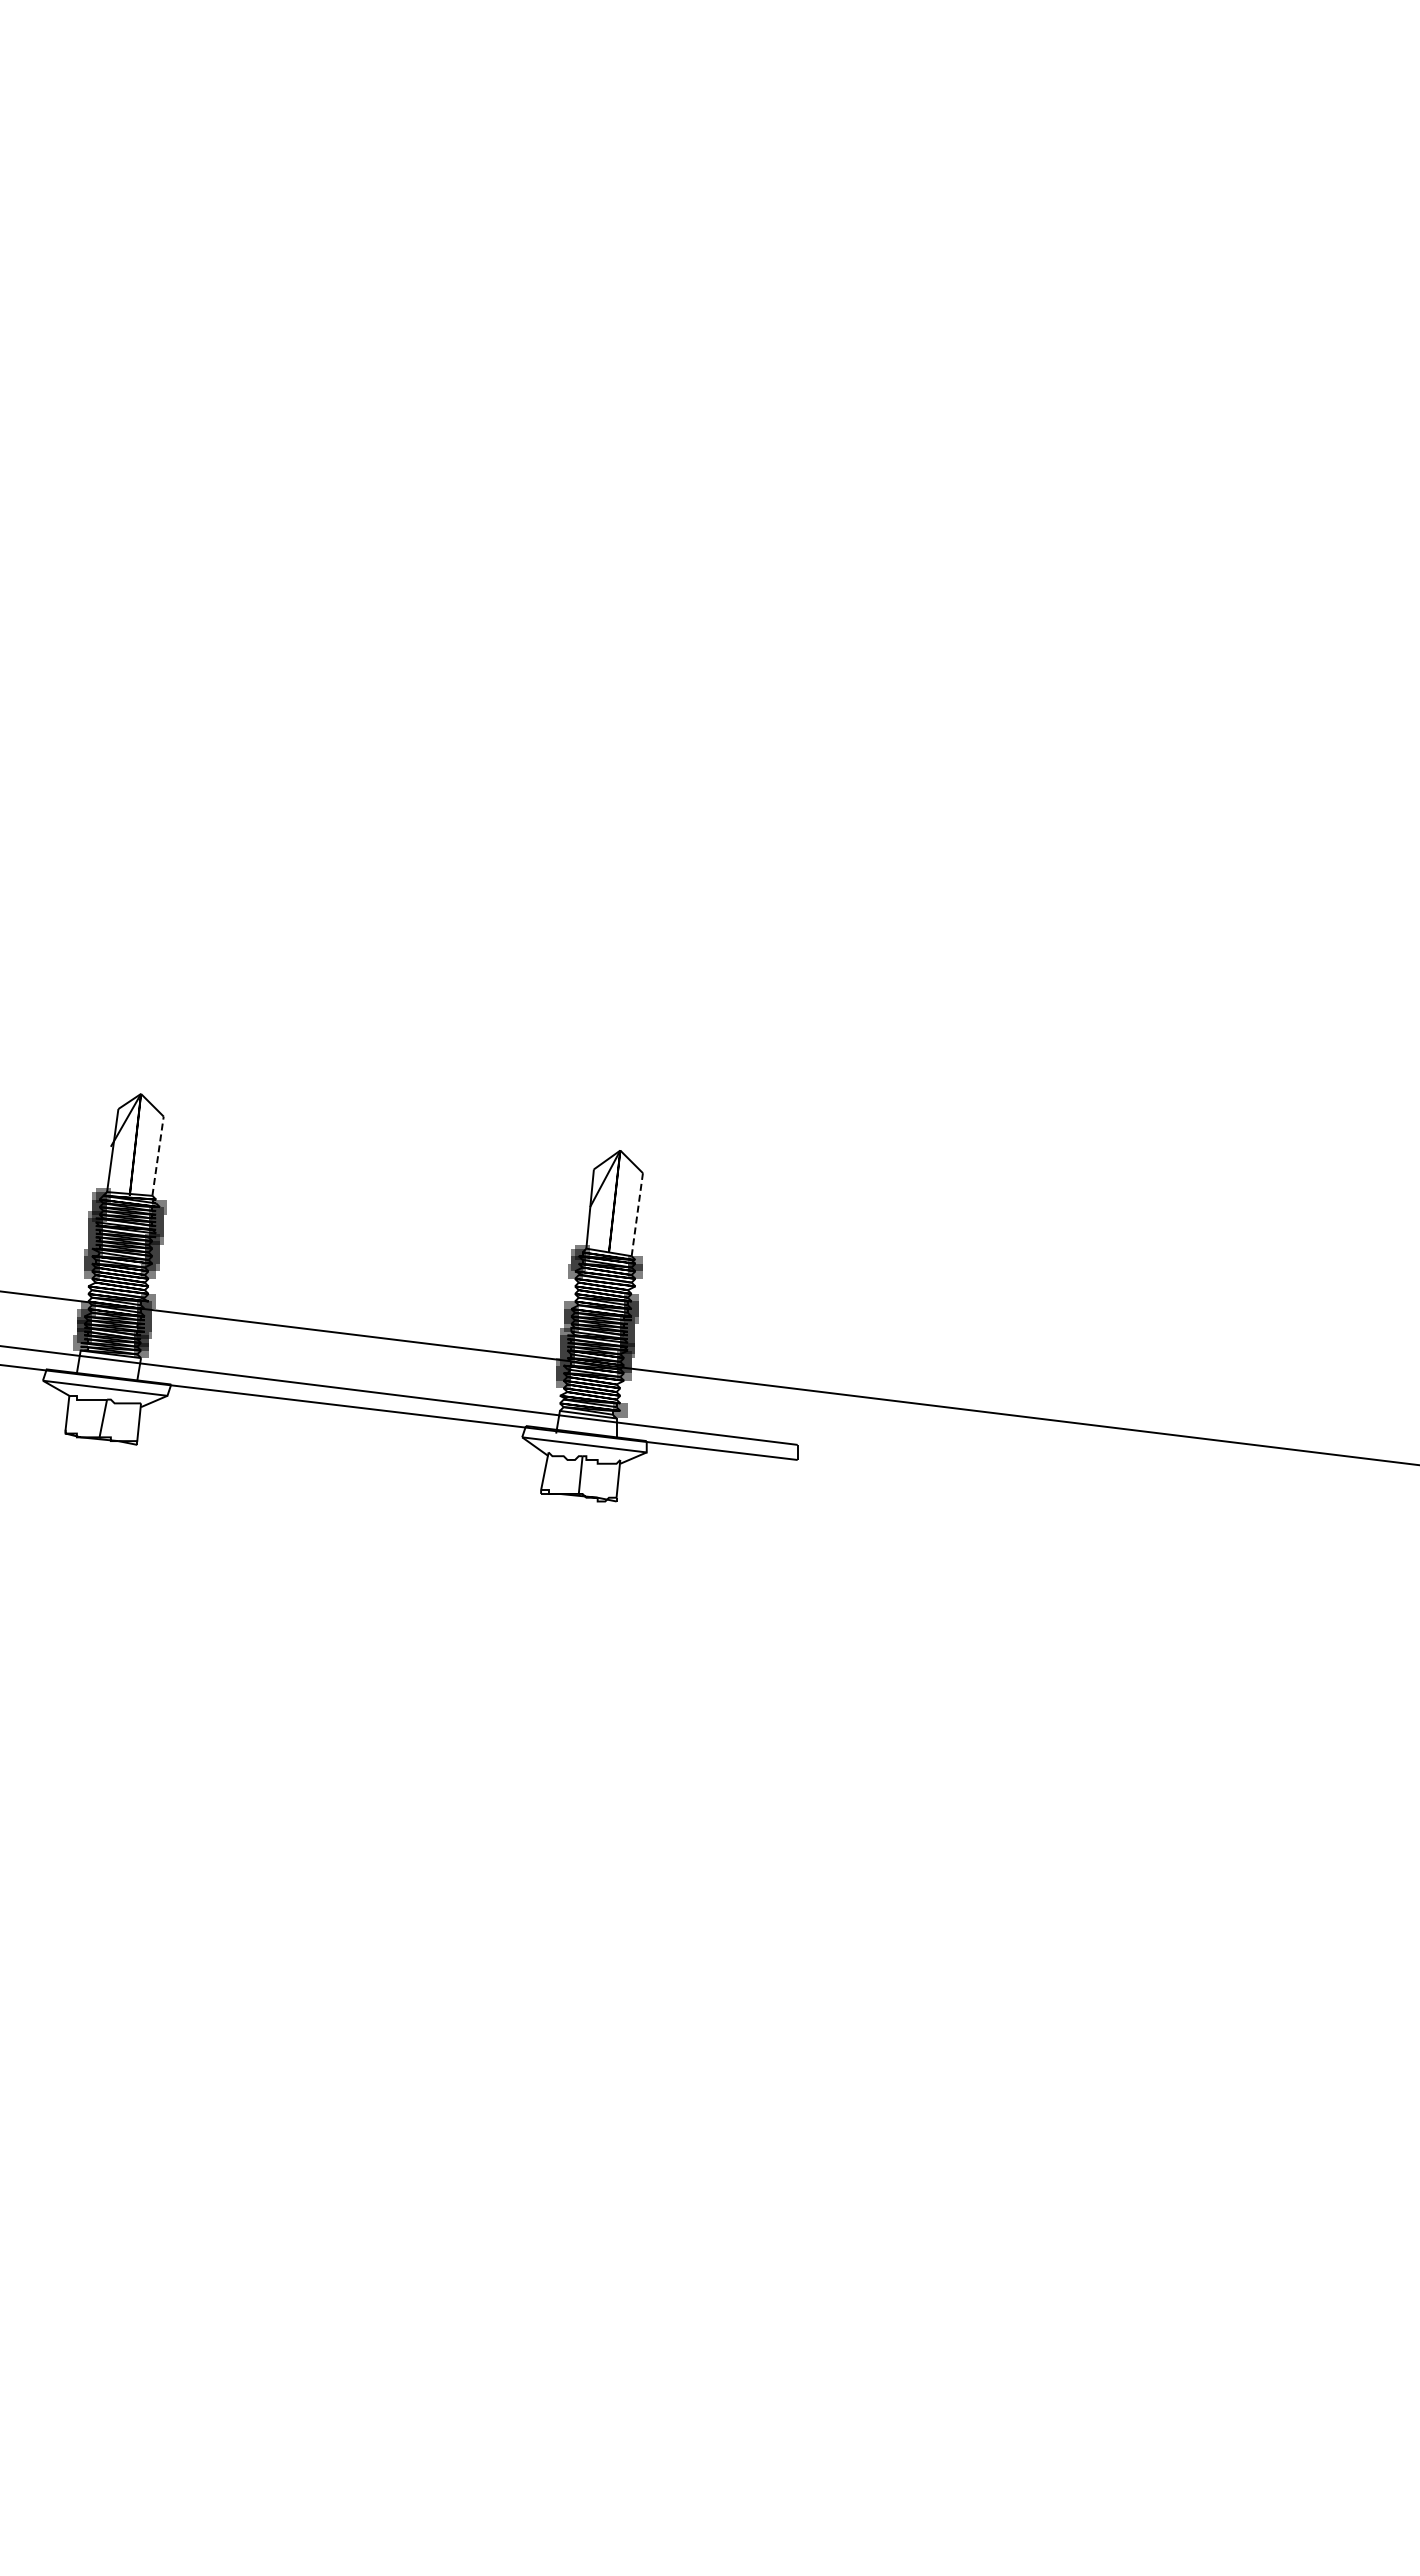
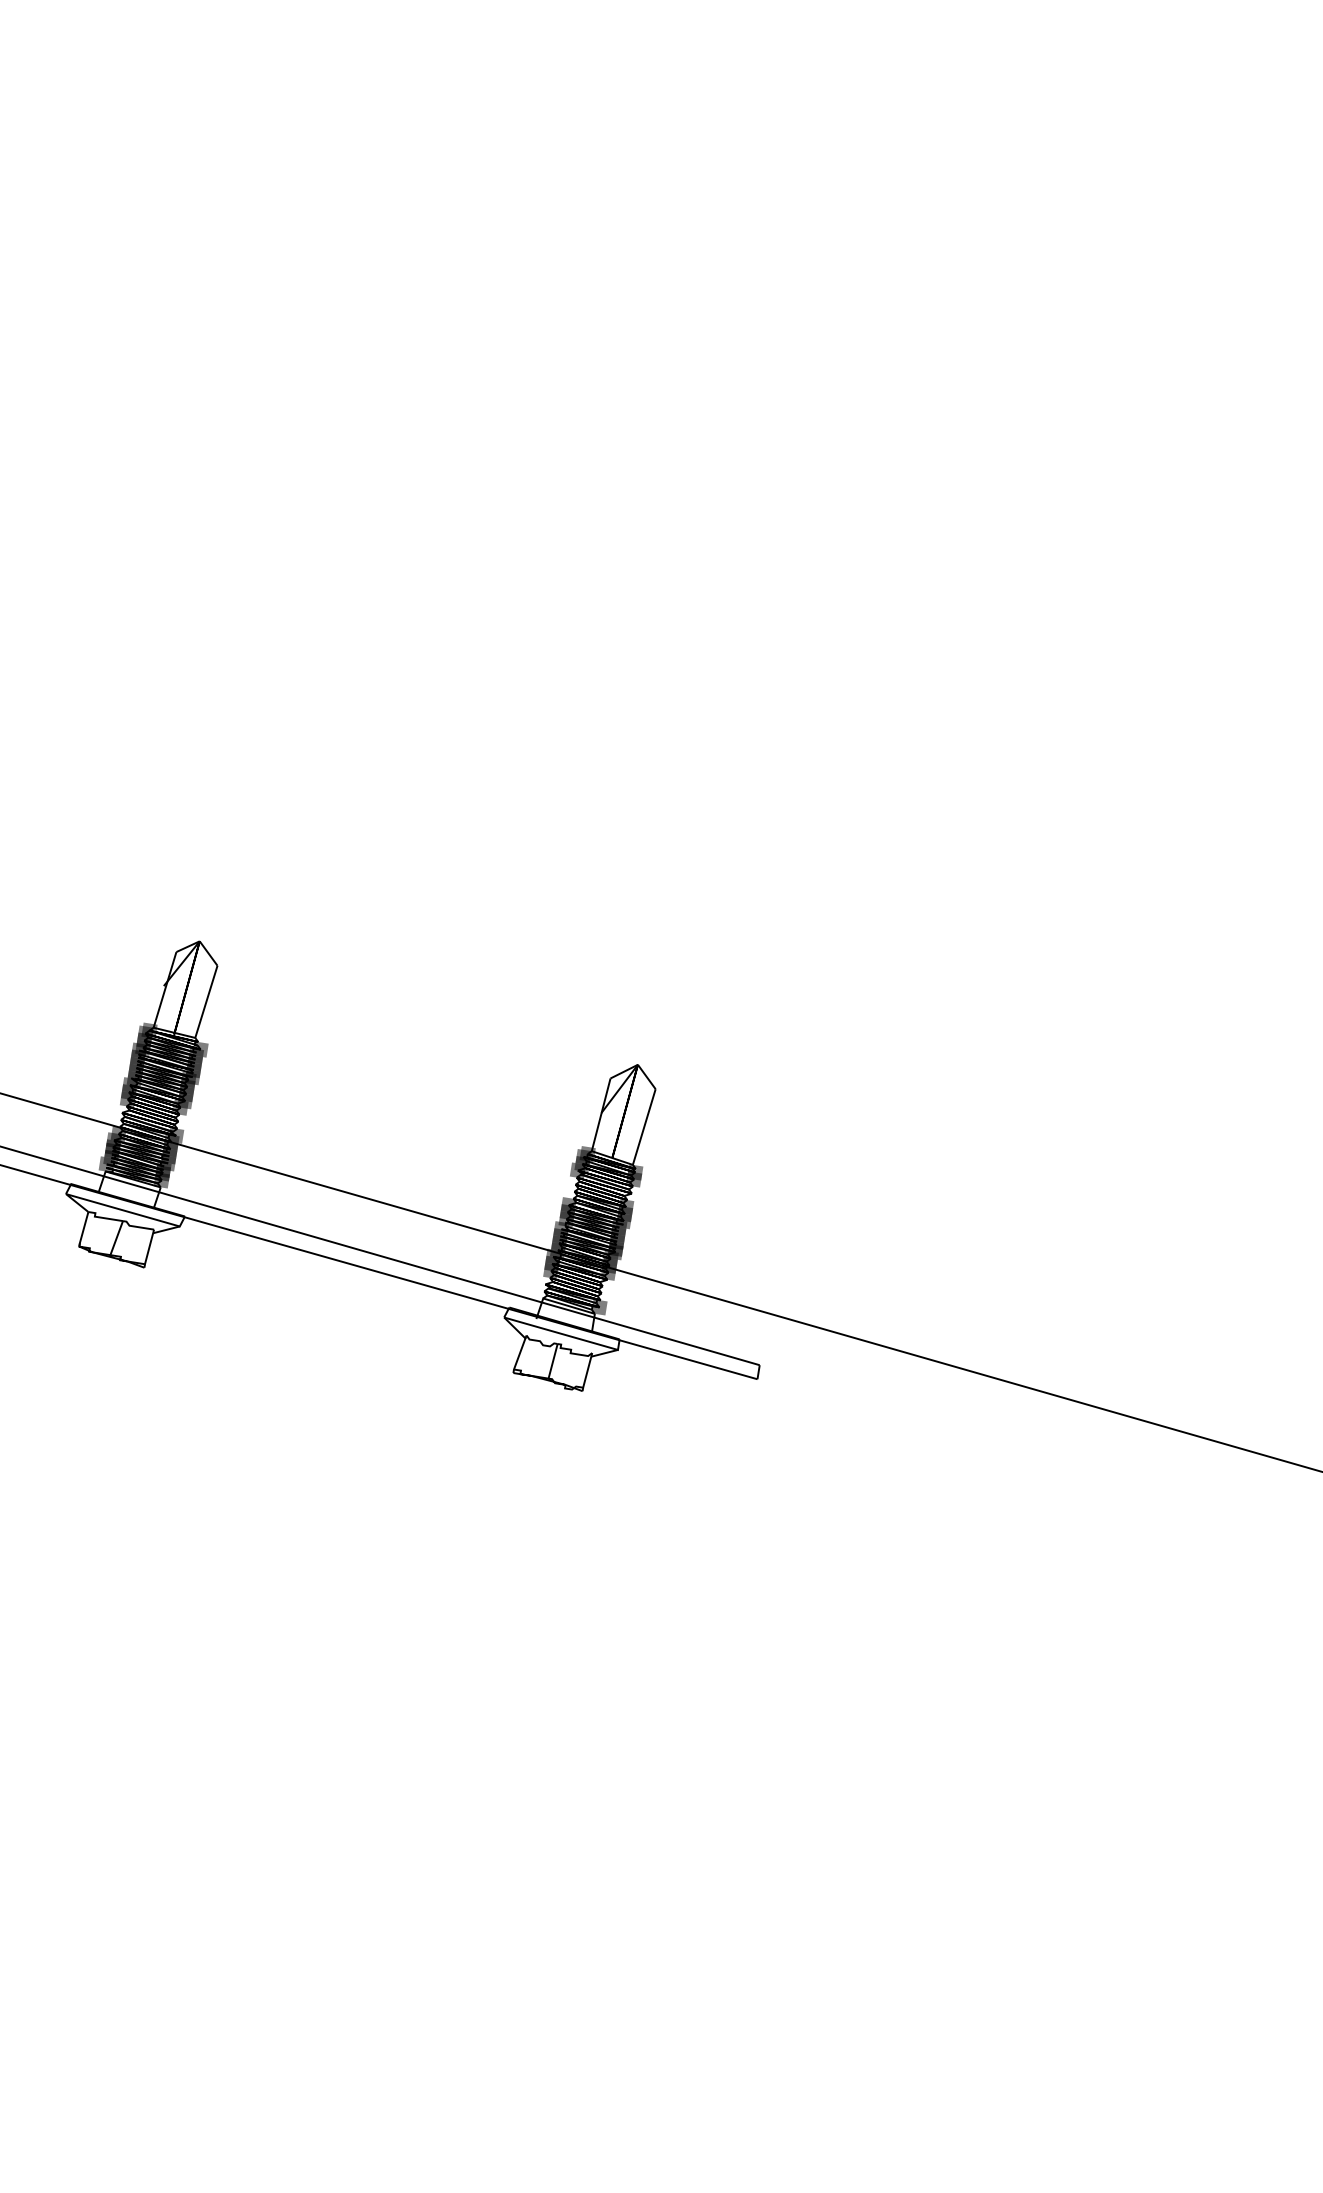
line: (158, 1155) -> (206, 1001), dashed -> solid
line: (637, 1214) -> (644, 1126), dashed -> solid

